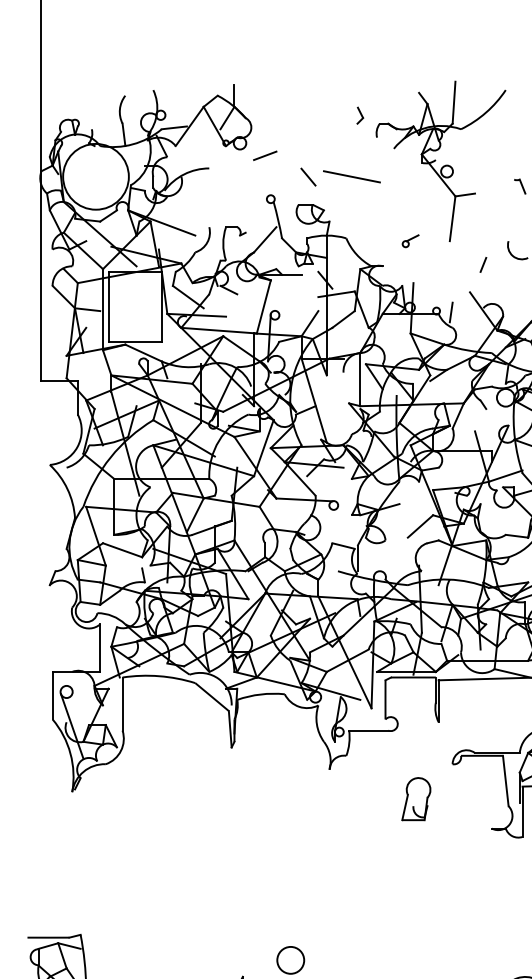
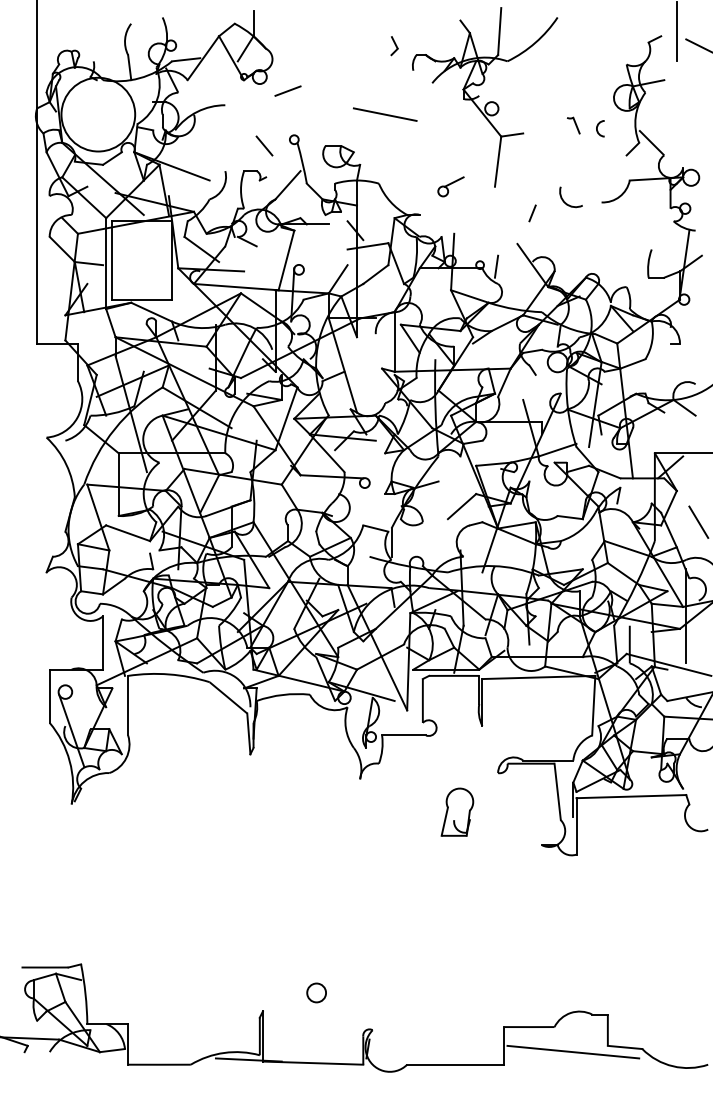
line: (308, 176) -> (264, 145), moved
part: (410, 240) -> (450, 186), size x1.43
circle: (290, 959) -> (316, 992), size x0.62

